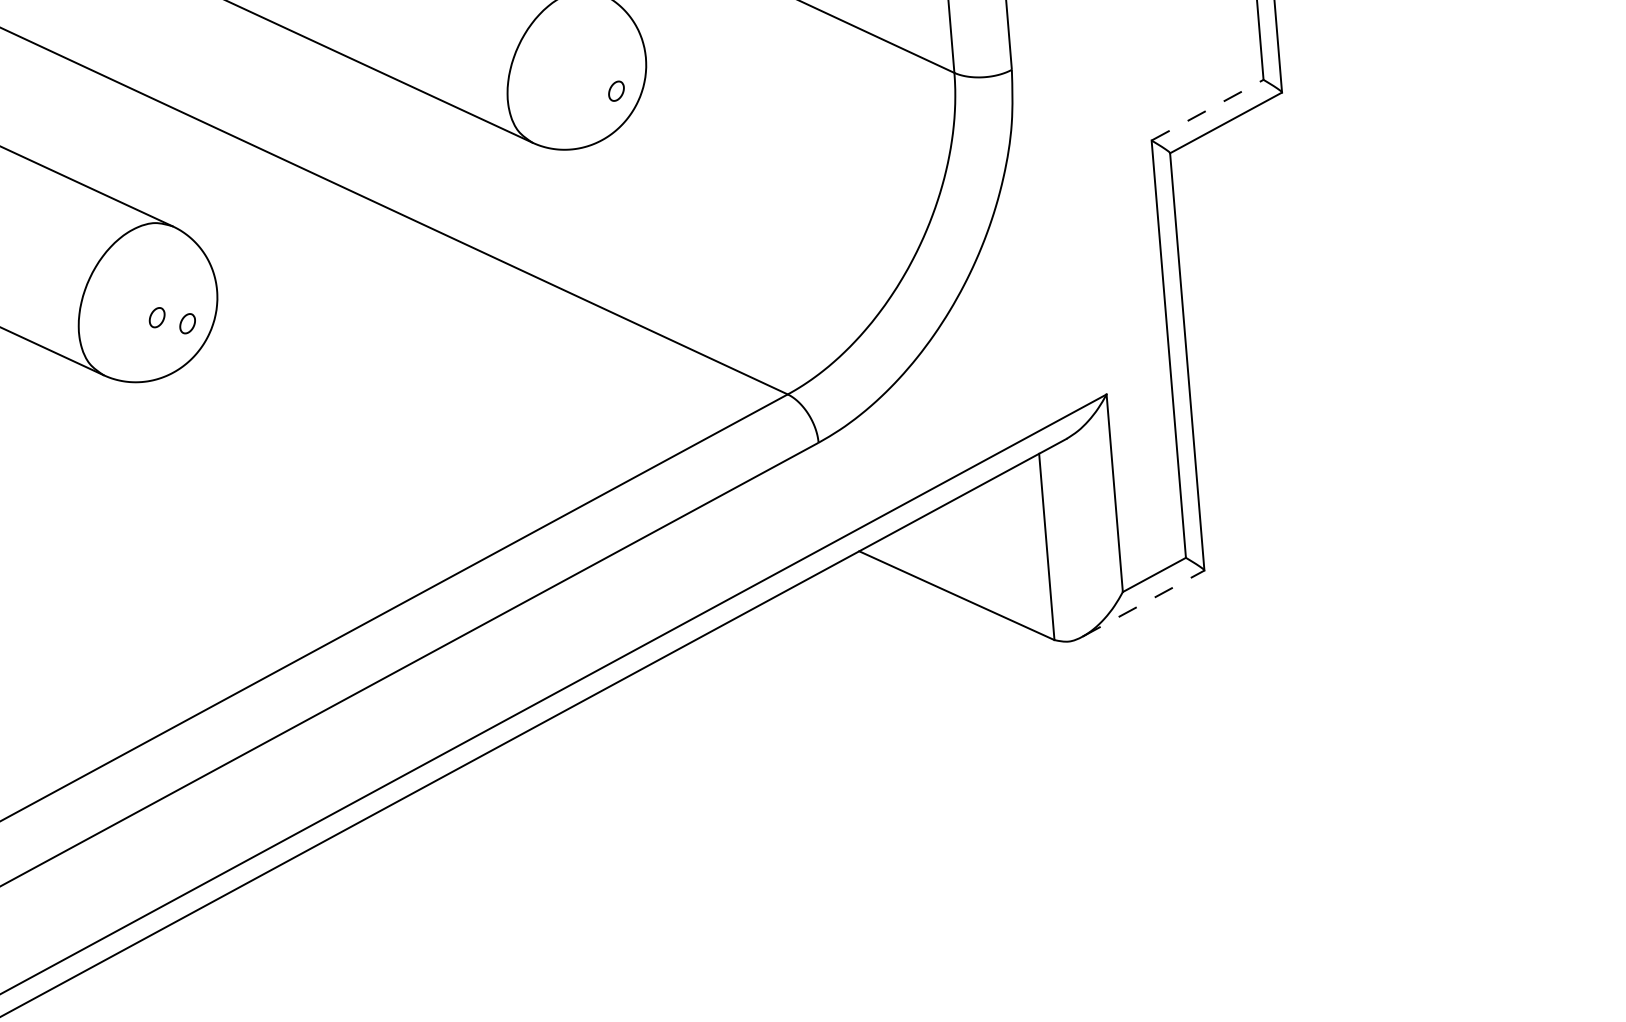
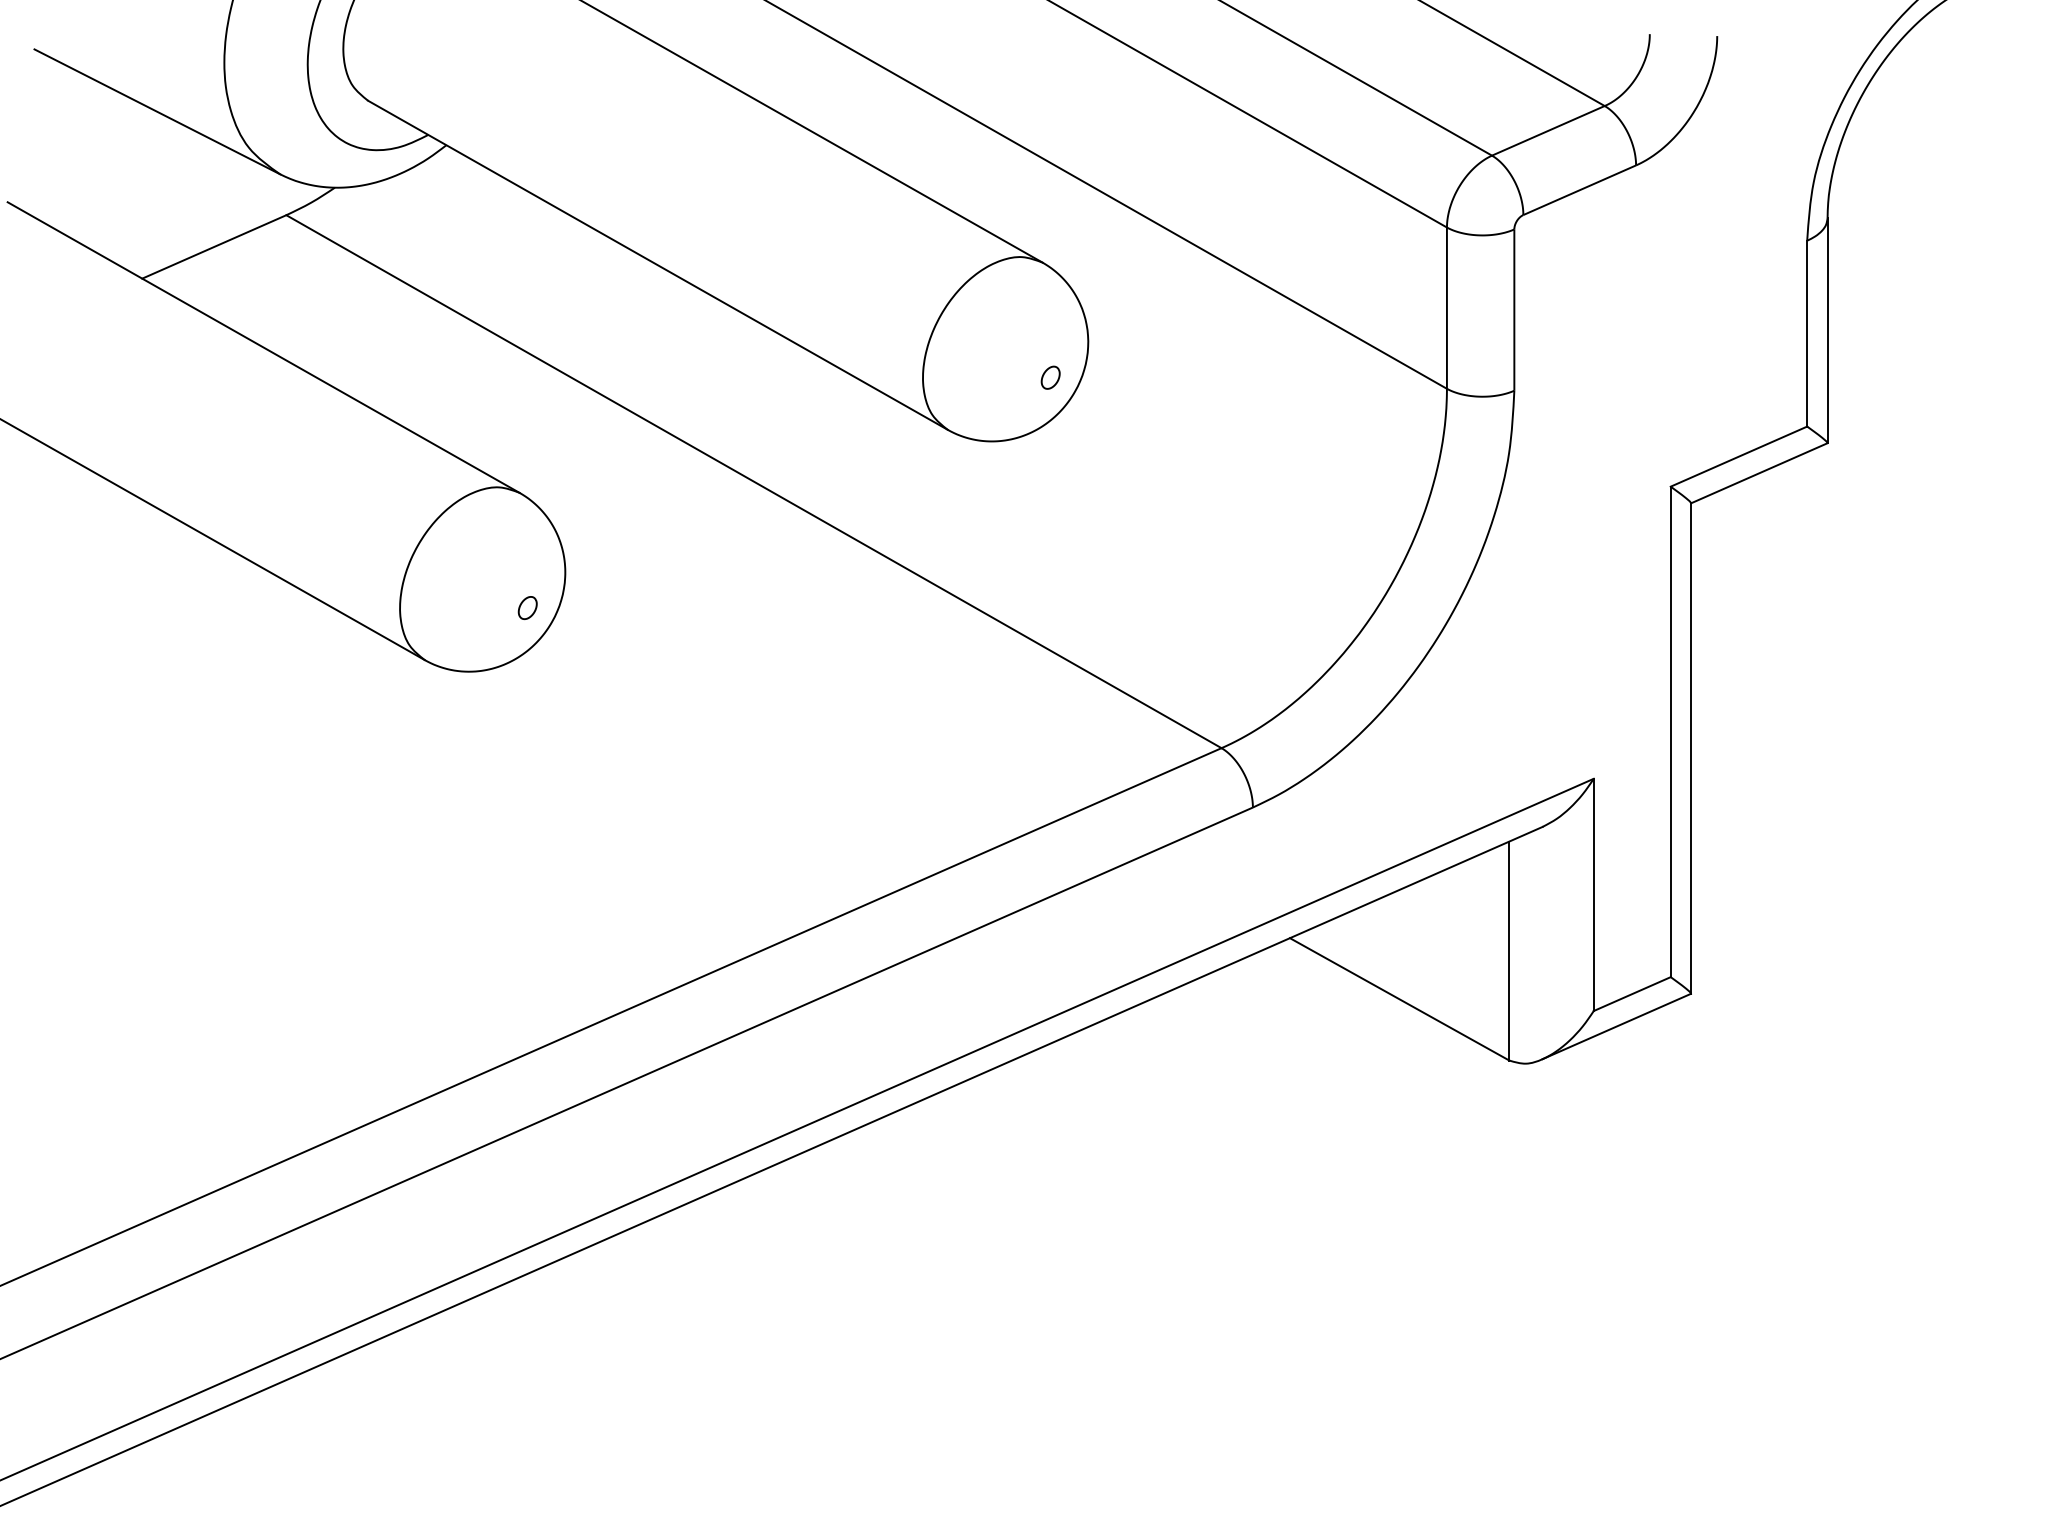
line: (1207, 110) -> (1738, 456), dashed -> solid
part: (156, 318) -> (492, 598), removed
line: (1144, 603) -> (1617, 1026), dashed -> solid

